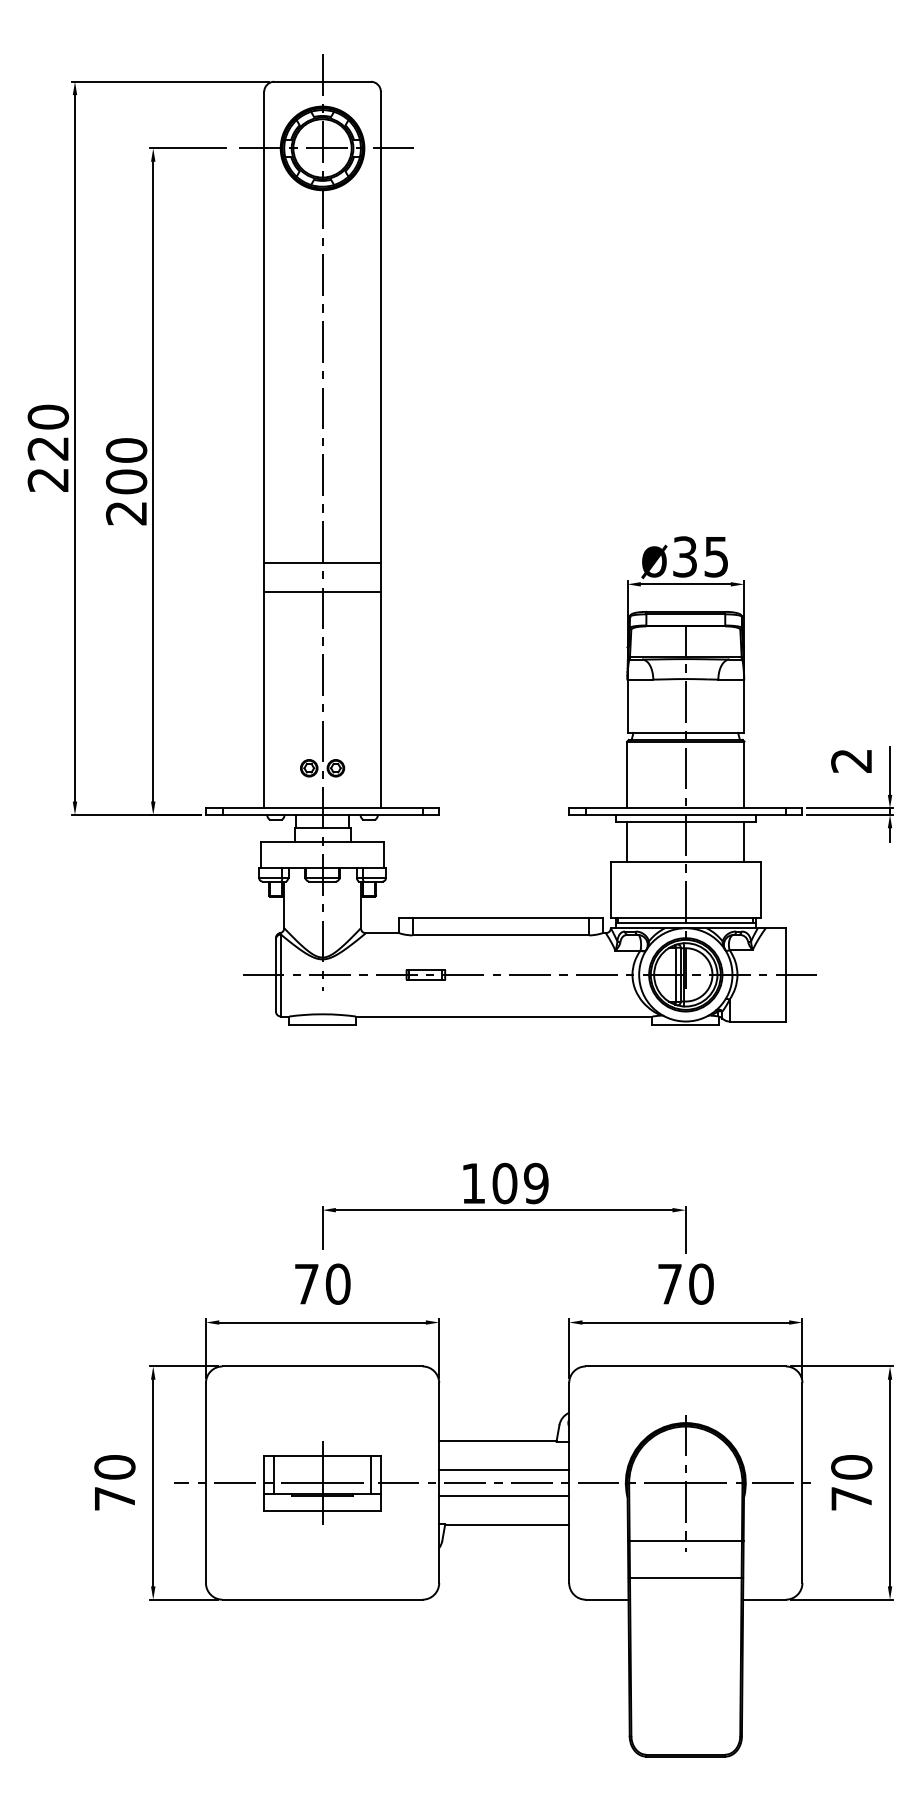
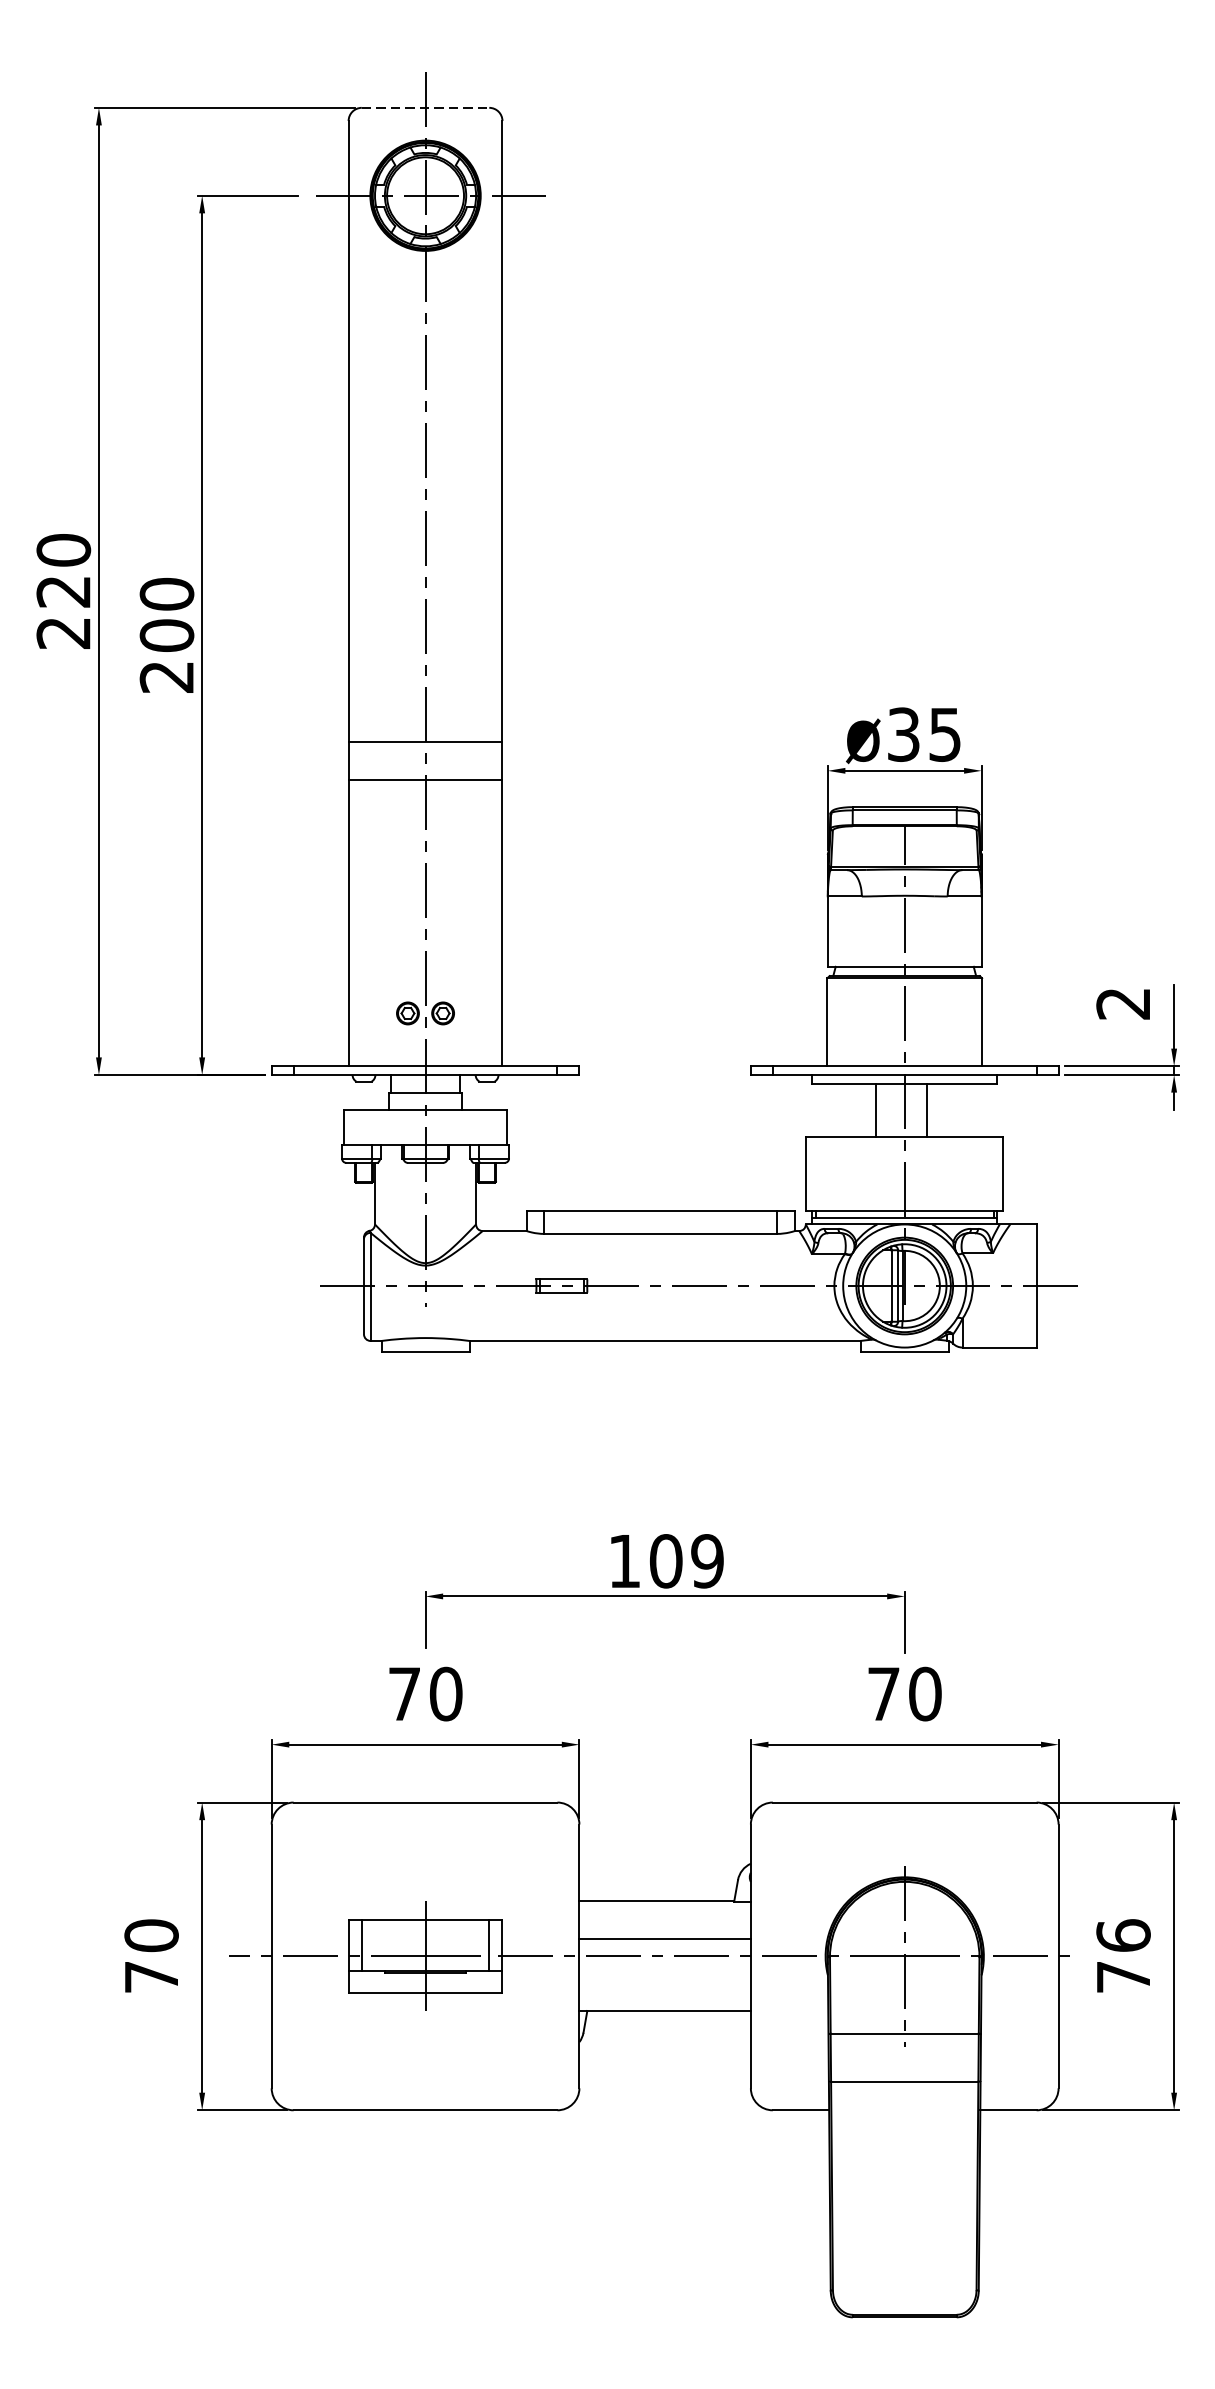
line: (323, 81) -> (426, 107), solid -> dashed
line: (627, 841) -> (876, 1110), moved
line: (744, 841) -> (926, 1110), moved
text: (851, 1466) -> (1123, 1934), 70 -> 76
line: (504, 1496) -> (665, 1974), removed

